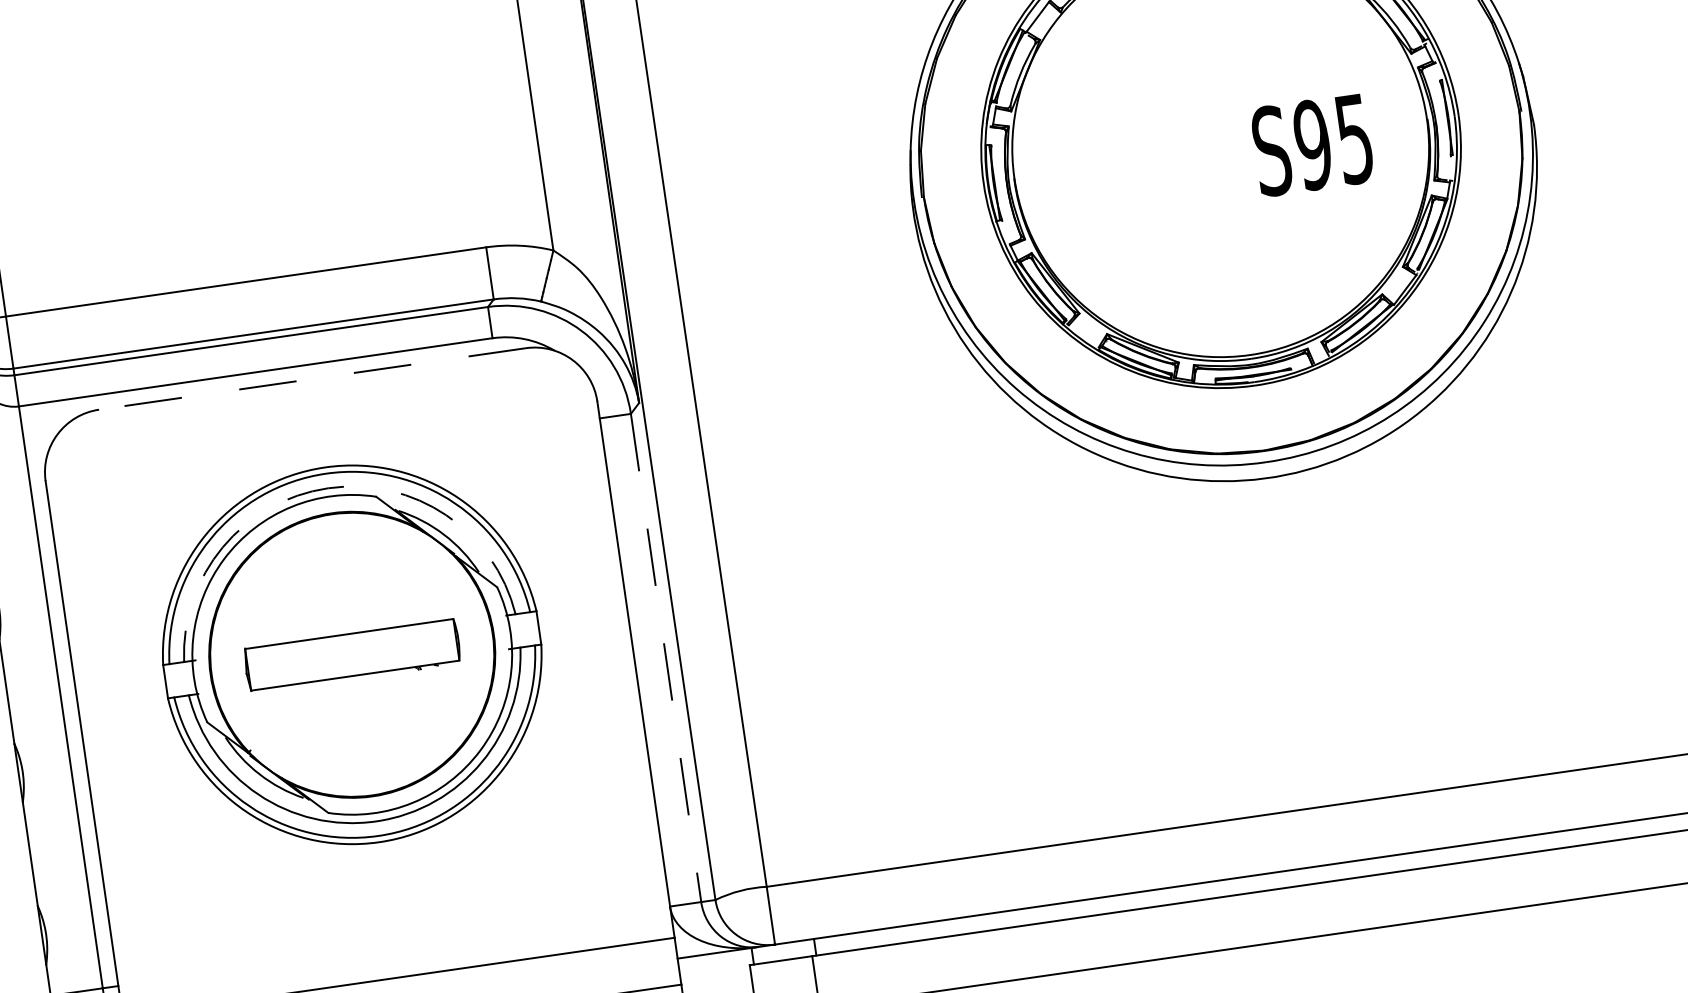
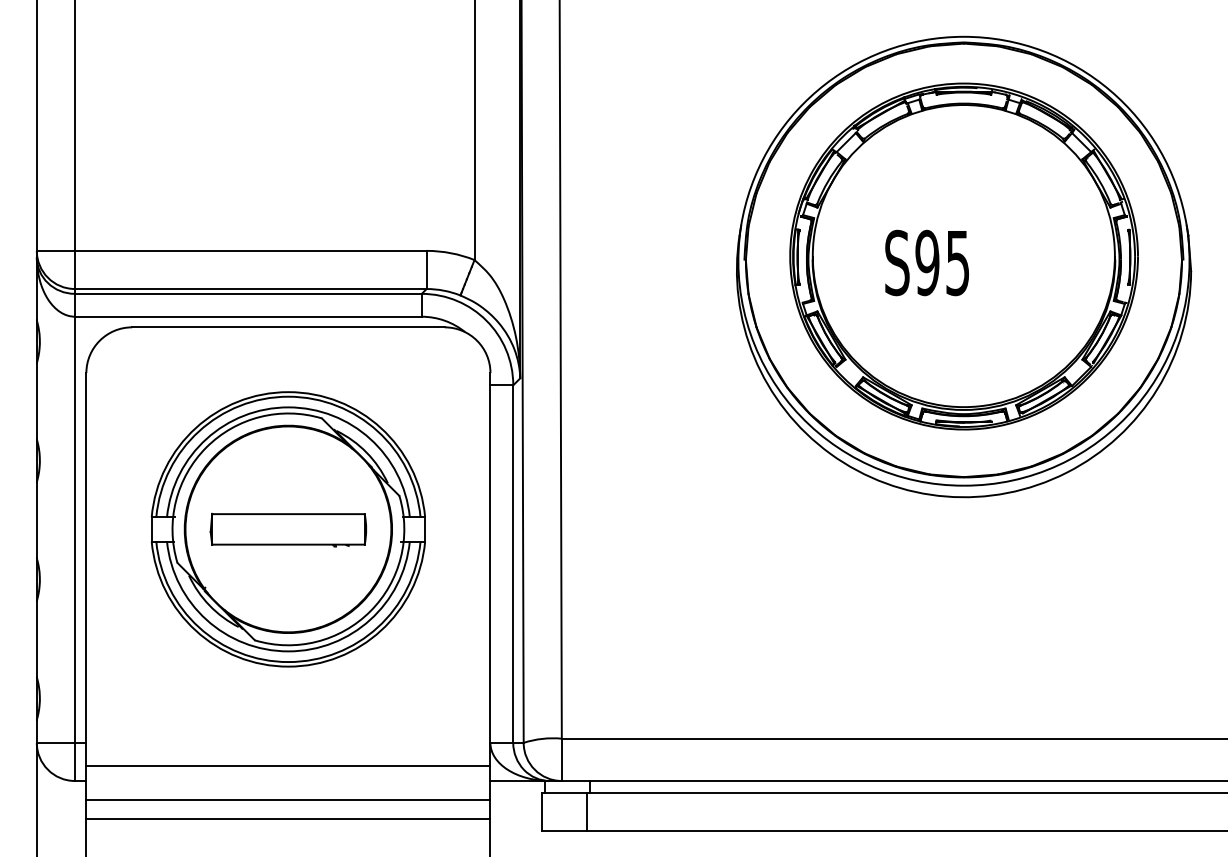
text: (1311, 144) -> (926, 262), moved
line: (311, 379) -> (287, 327), dashed -> solid
arc: (328, 488) -> (288, 407), dashed -> solid
line: (666, 658) -> (513, 564), dashed -> solid

